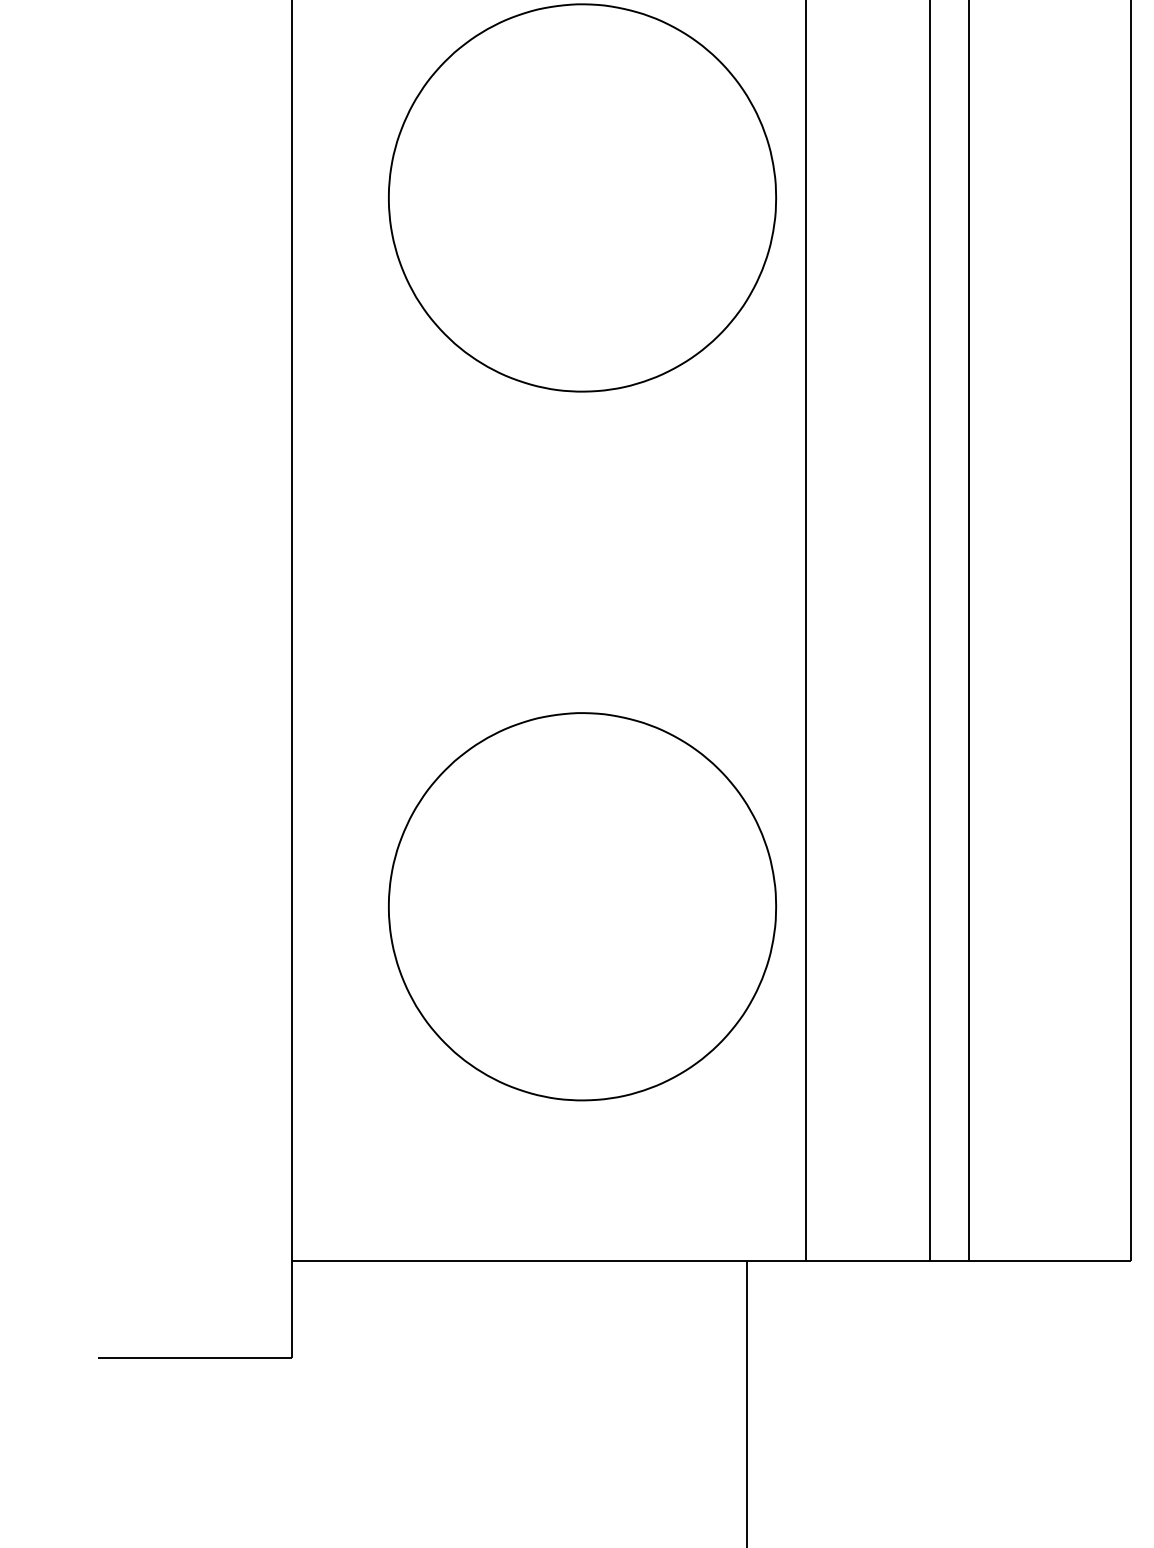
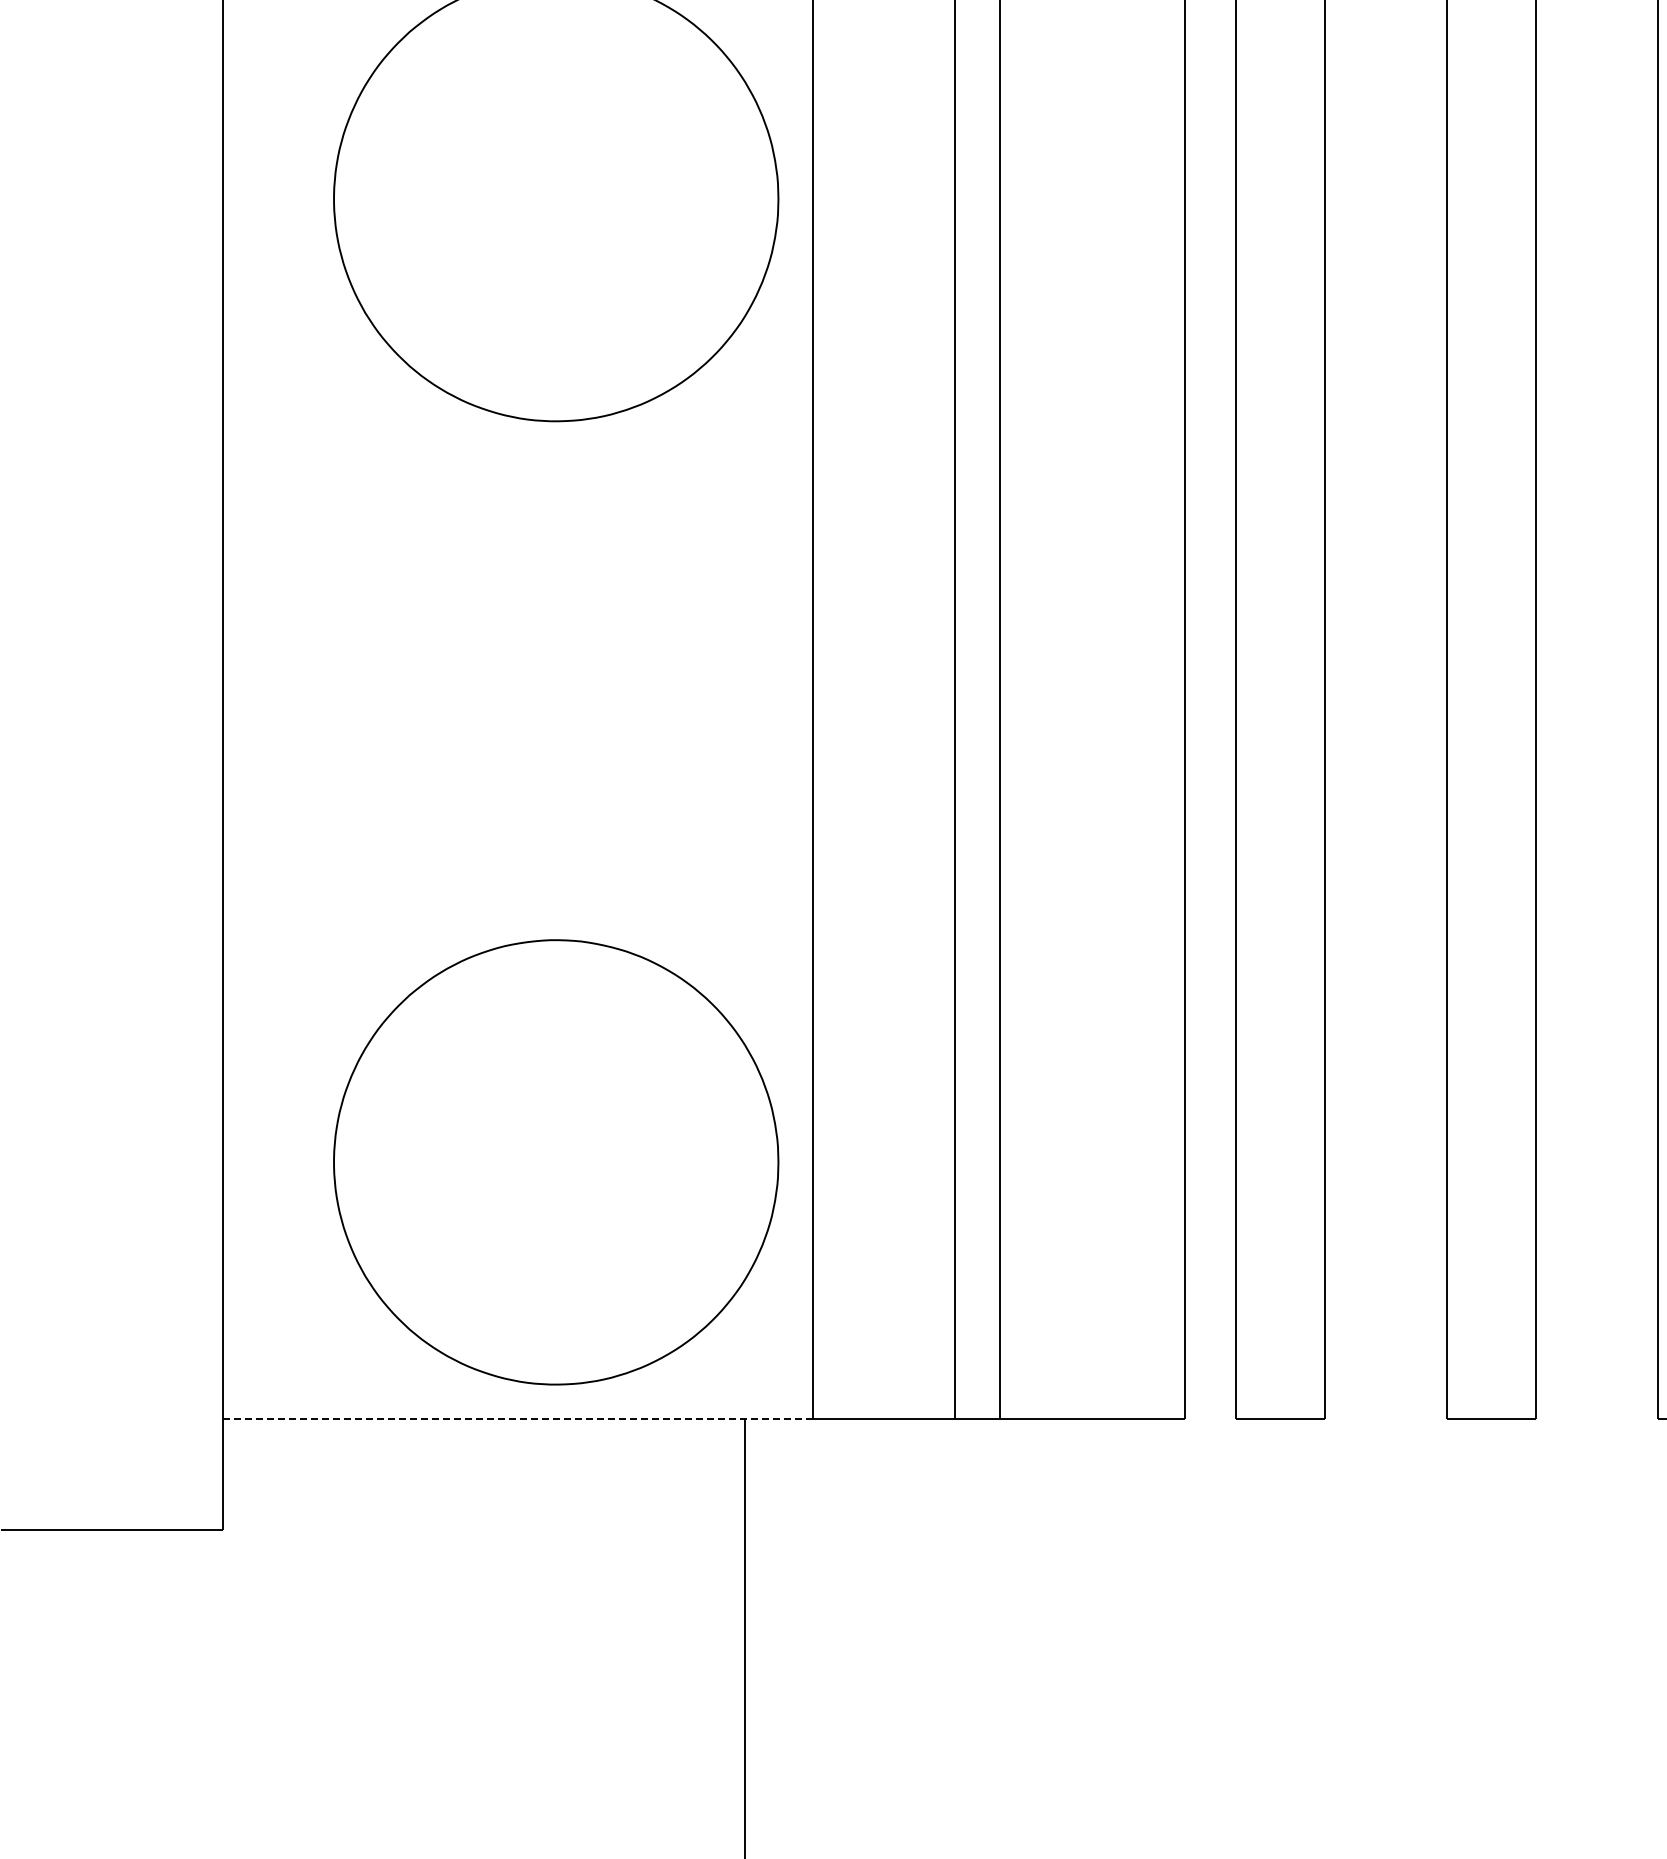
part: (582, 906) -> (556, 1162), moved
line: (548, 1261) -> (517, 1419), solid -> dashed

